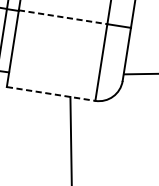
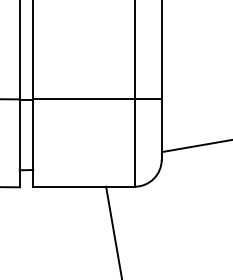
line: (62, 16) -> (83, 98), dashed -> solid
line: (50, 93) -> (83, 186), dashed -> solid

